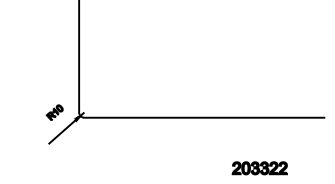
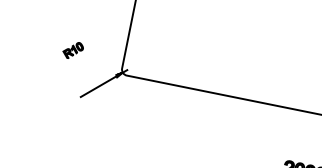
part: (54, 112) -> (72, 50), moved

